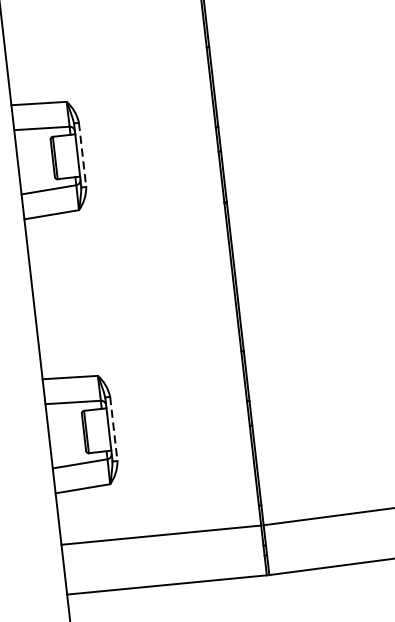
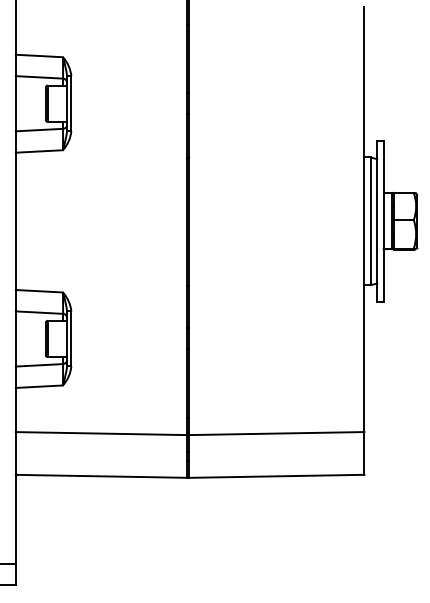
line: (82, 154) -> (71, 103), dashed -> solid
line: (113, 428) -> (71, 338), dashed -> solid

